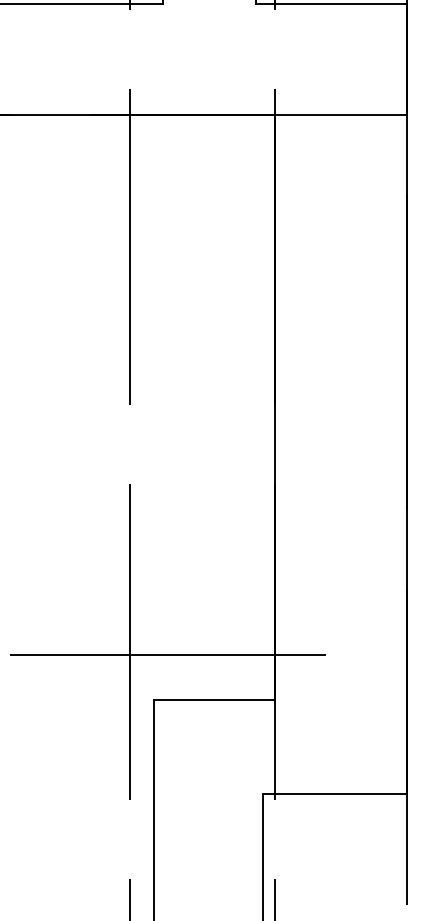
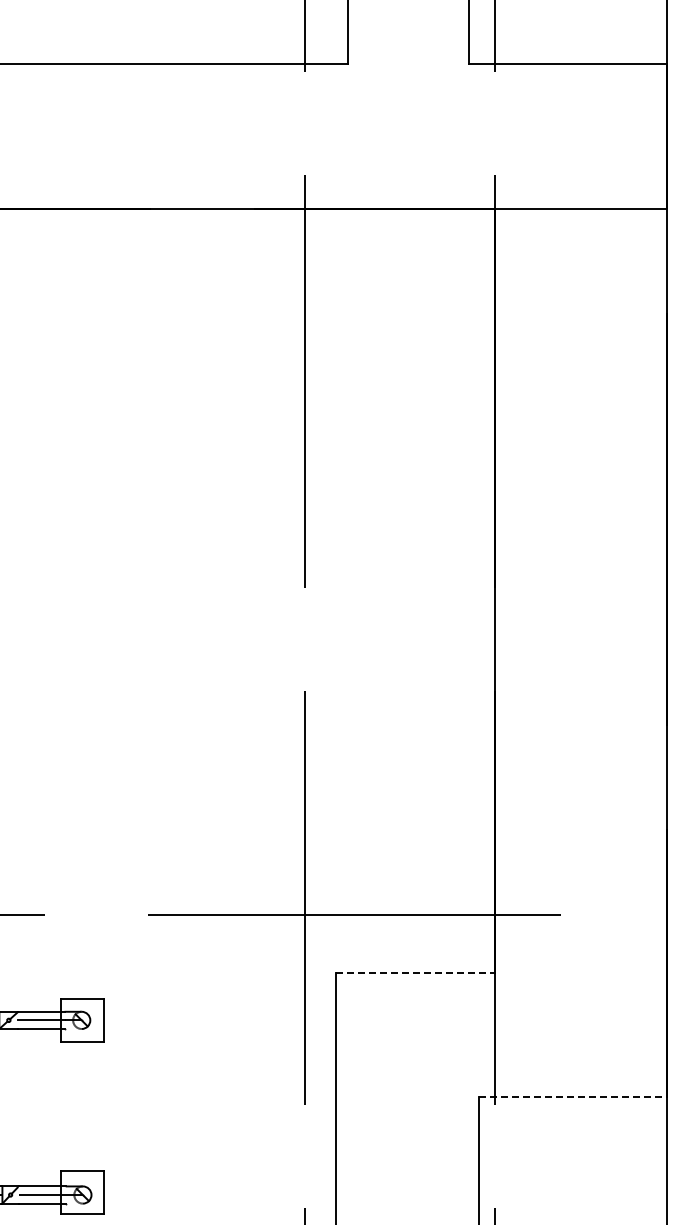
line: (215, 699) -> (416, 973), solid -> dashed
line: (335, 794) -> (573, 1096), solid -> dashed

